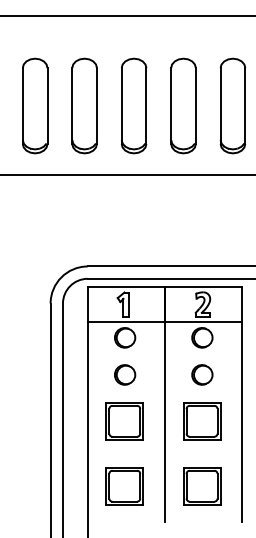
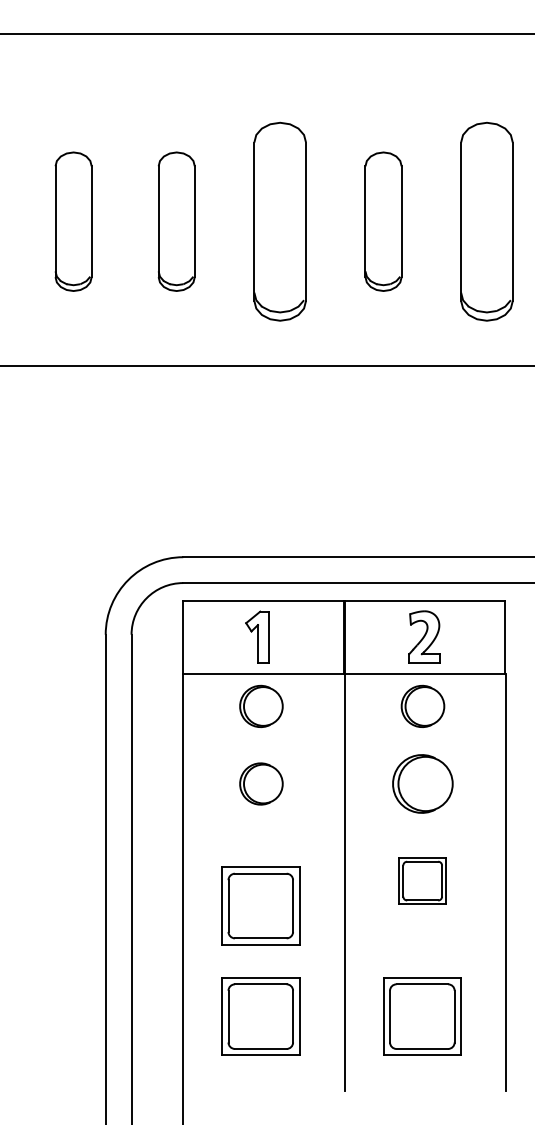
part: (35, 105) -> (74, 220), size x0.7
part: (84, 105) -> (176, 220), size x0.7
part: (183, 105) -> (383, 220), size x0.7
part: (202, 374) -> (423, 783), size x1.4
part: (124, 421) -> (260, 906), moved
part: (202, 421) -> (423, 881), size x0.6

